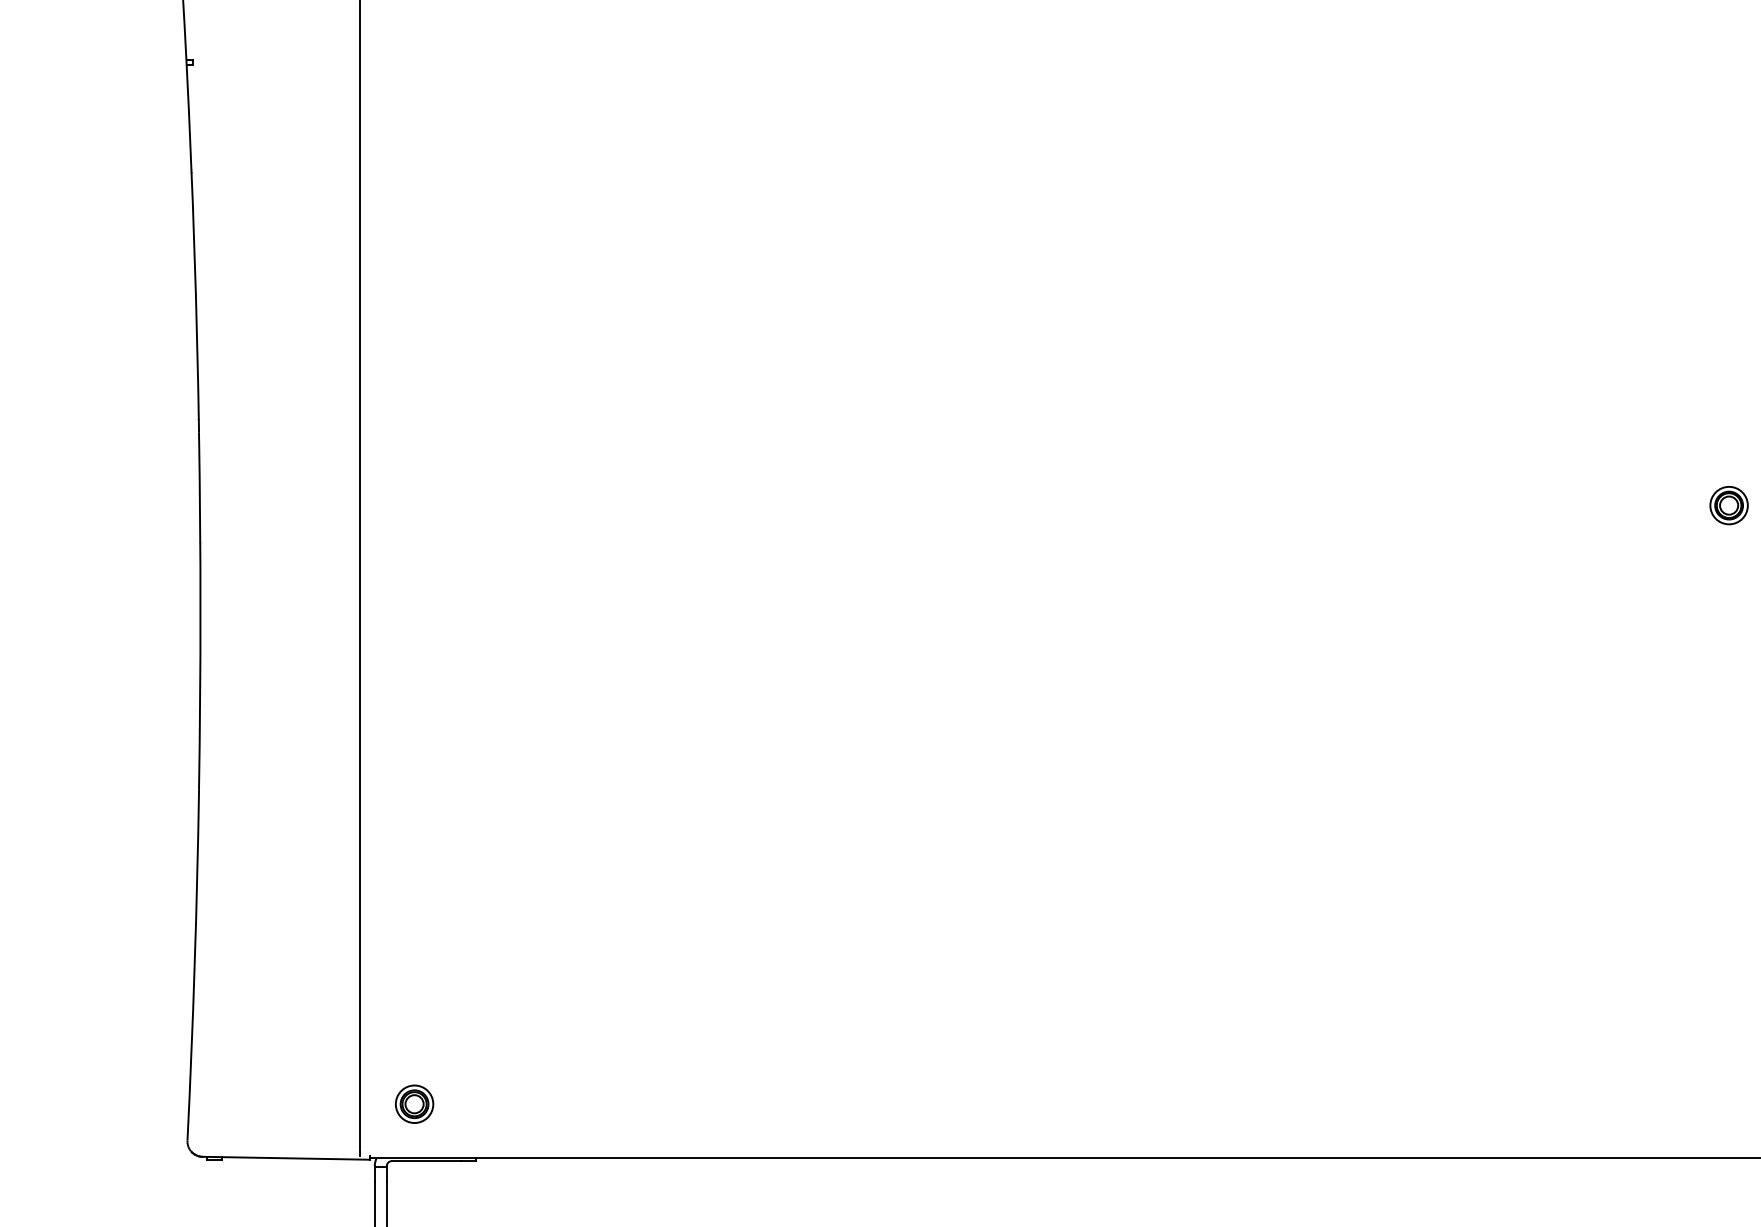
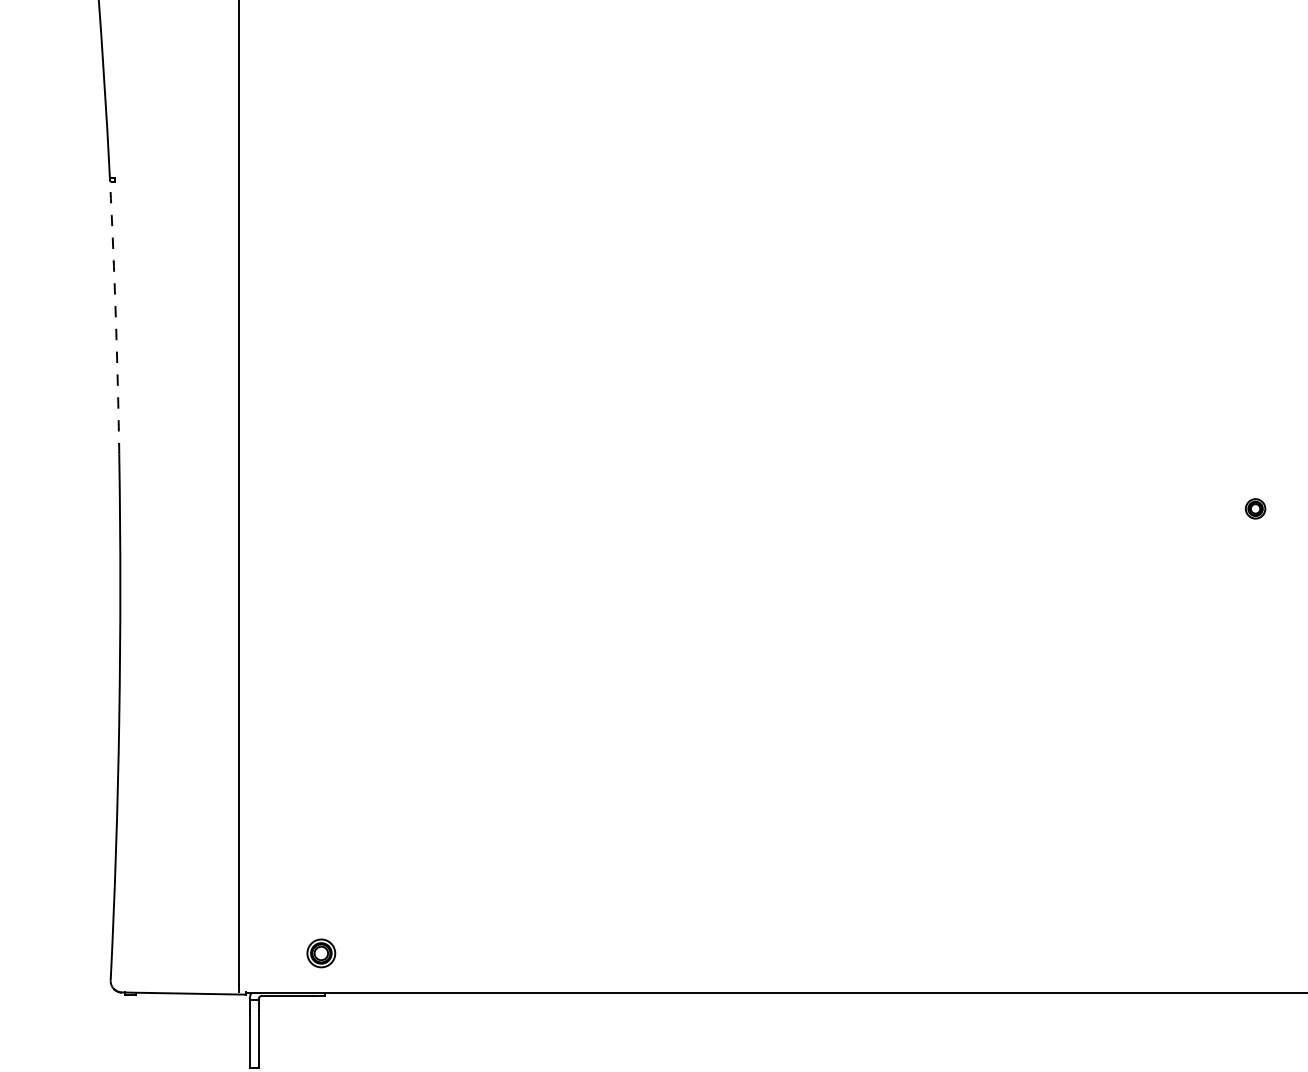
arc: (193, 247) -> (115, 317), solid -> dashed
part: (1728, 505) -> (1255, 508), size x0.7
part: (414, 1104) -> (321, 953), moved

